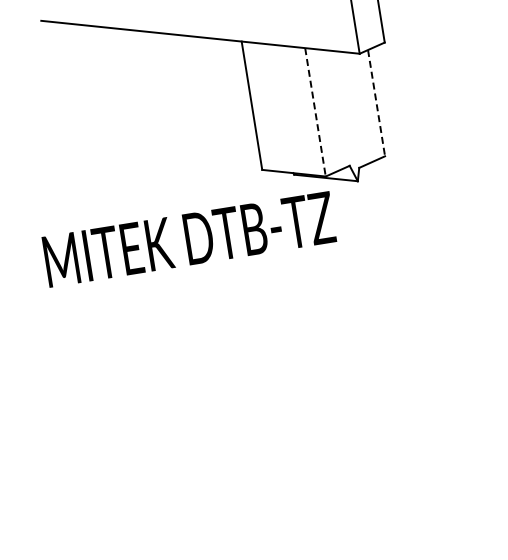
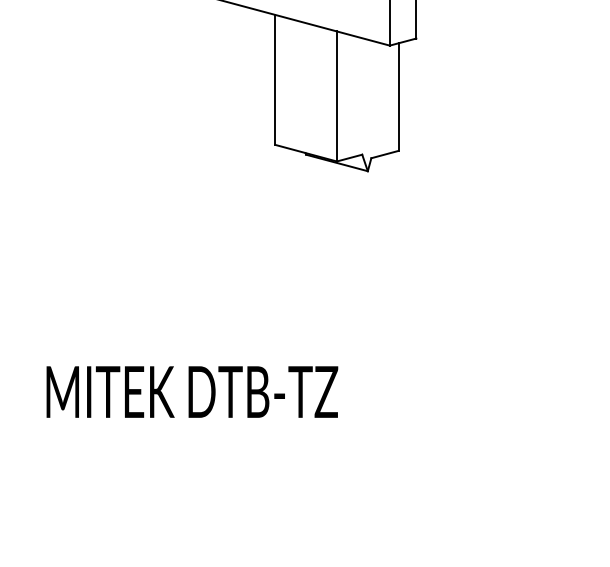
line: (376, 103) -> (398, 97), dashed -> solid
line: (315, 112) -> (336, 96), dashed -> solid
text: (189, 238) -> (192, 391), moved

